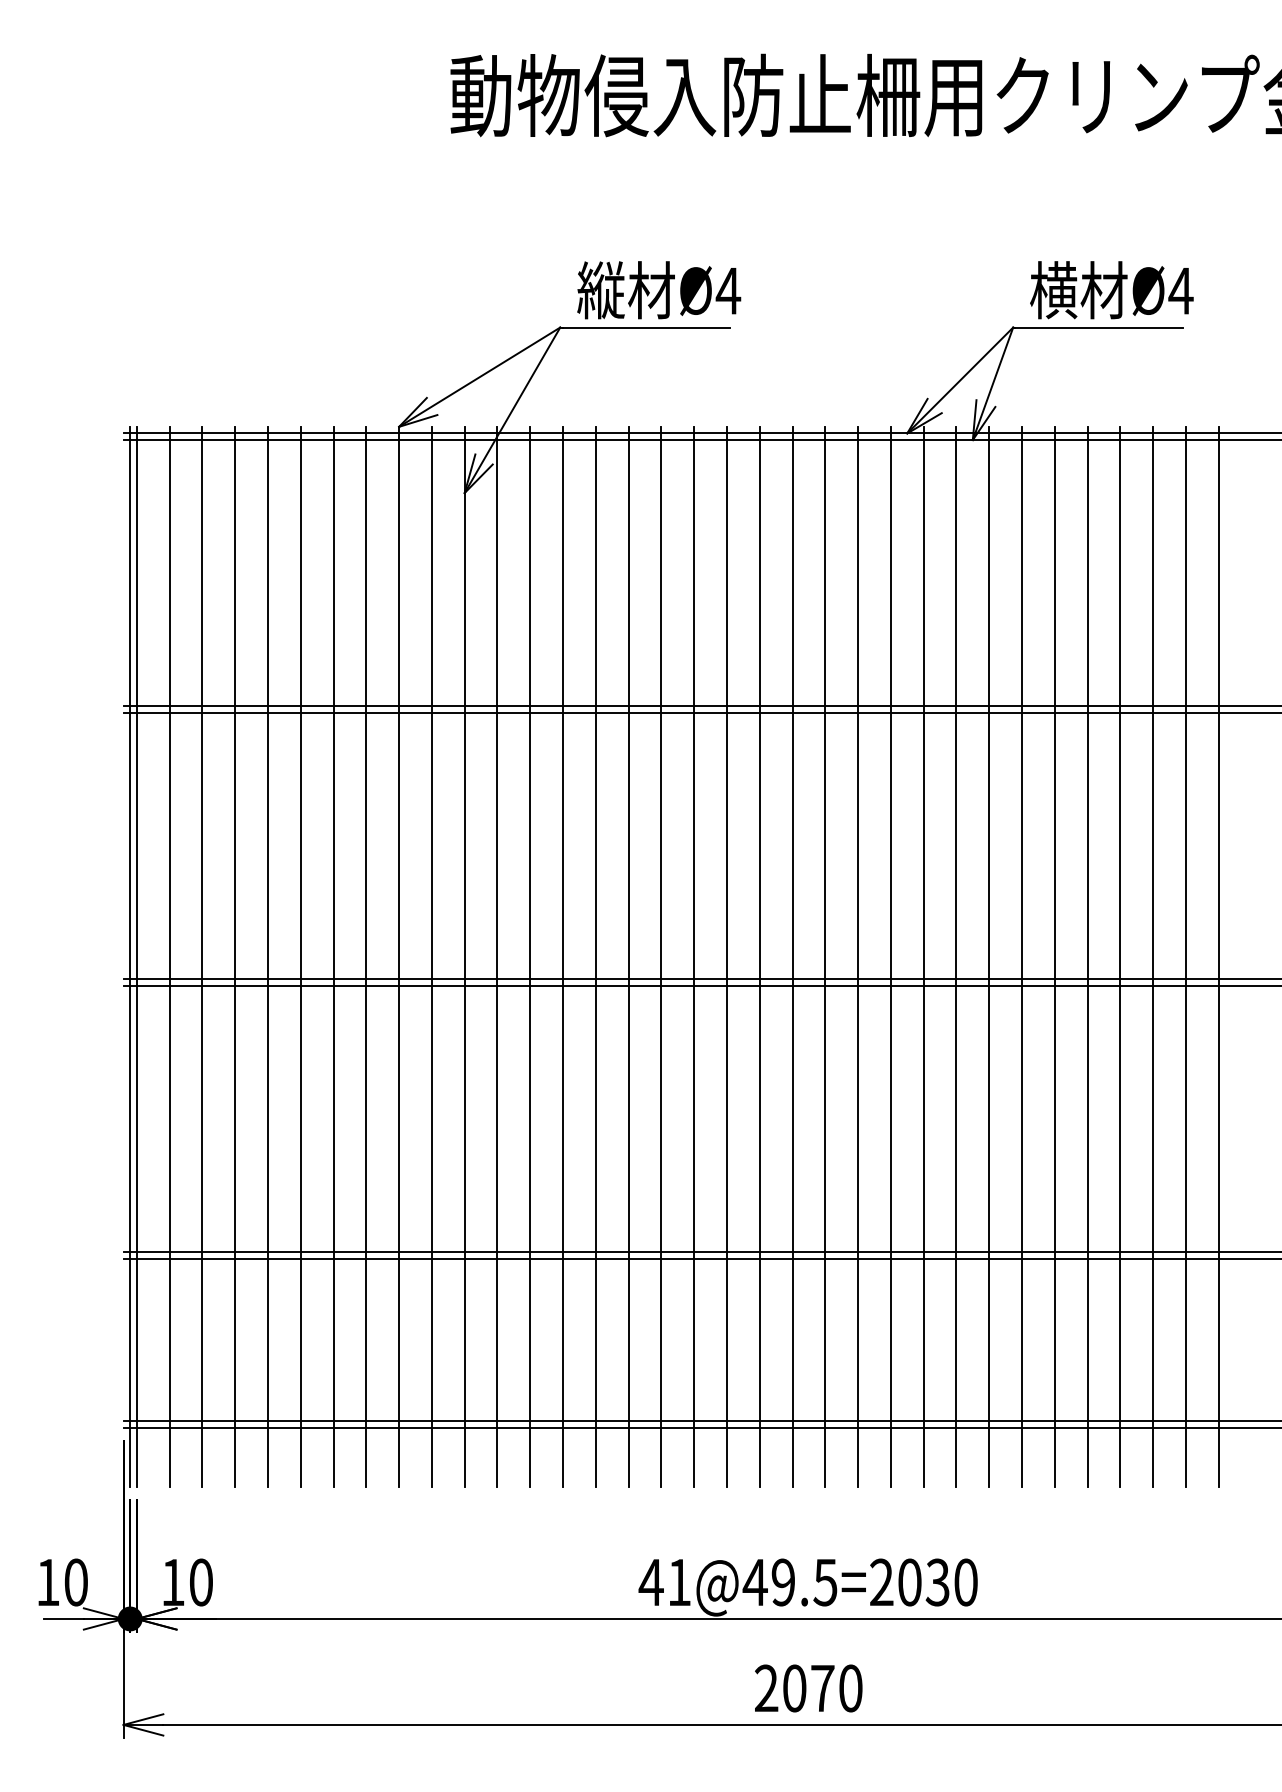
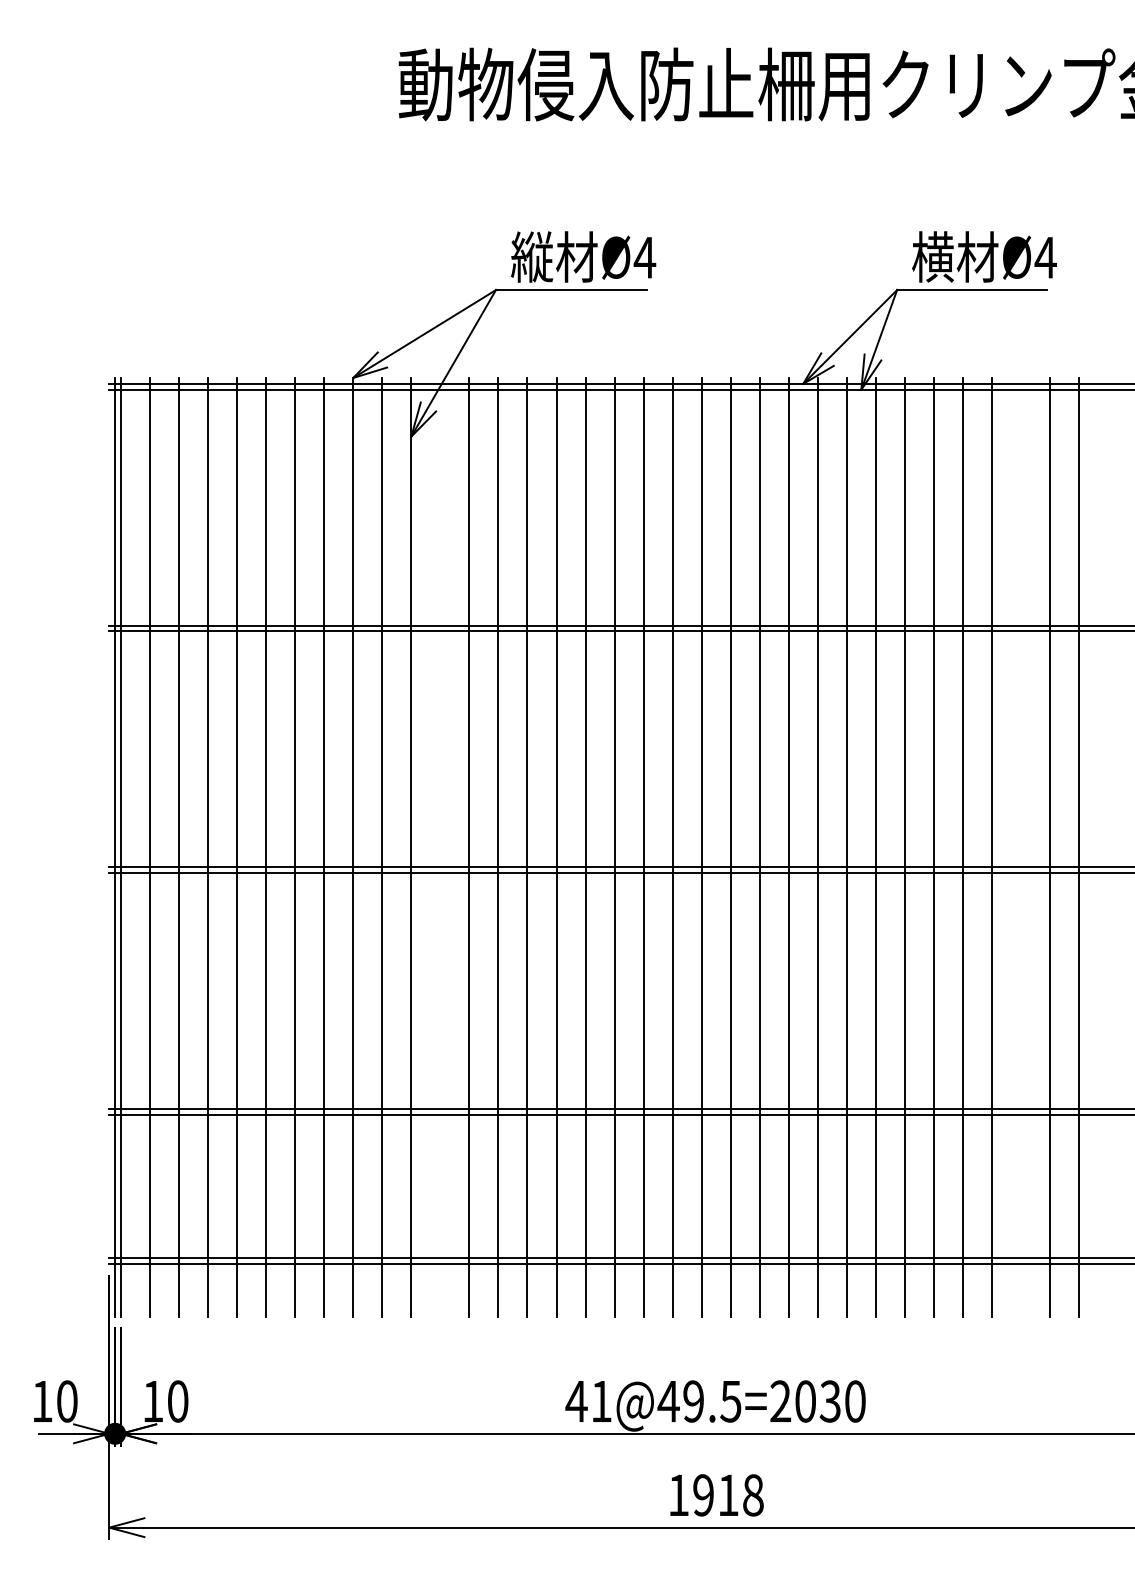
line: (497, 956) -> (440, 847), removed
line: (1153, 956) -> (1021, 847), removed
text: (808, 1688) -> (715, 1495), 2070 -> 1918

